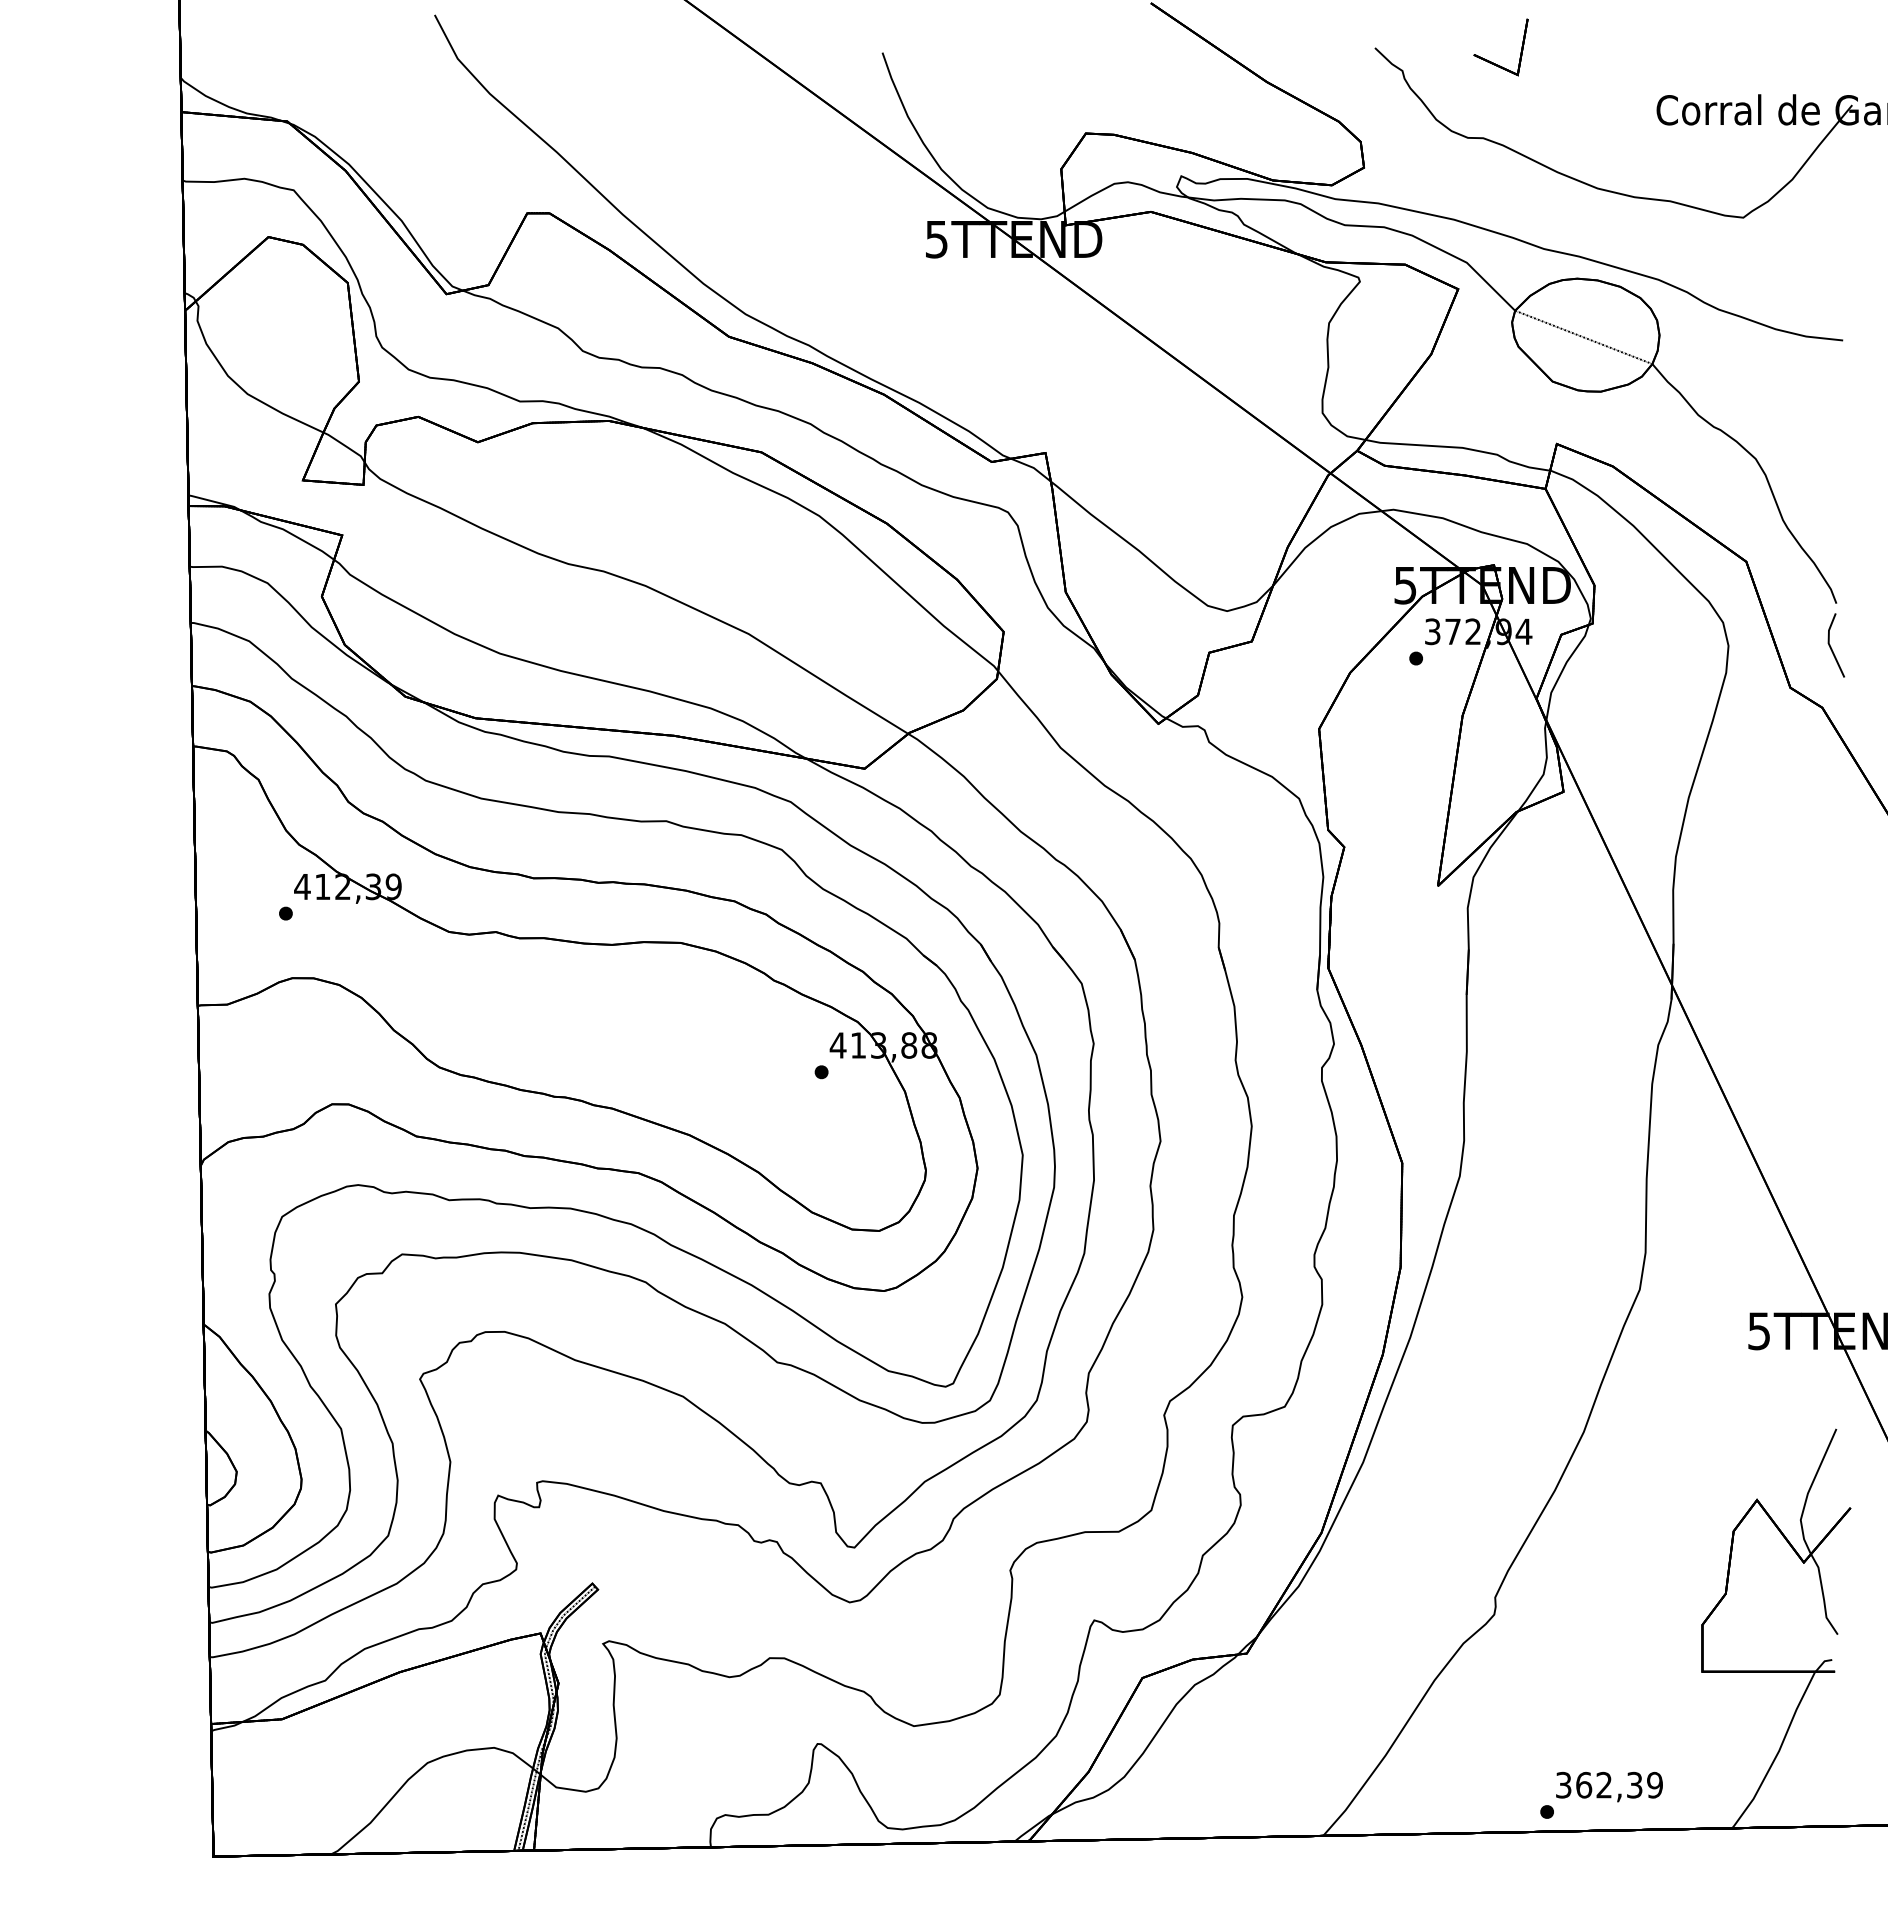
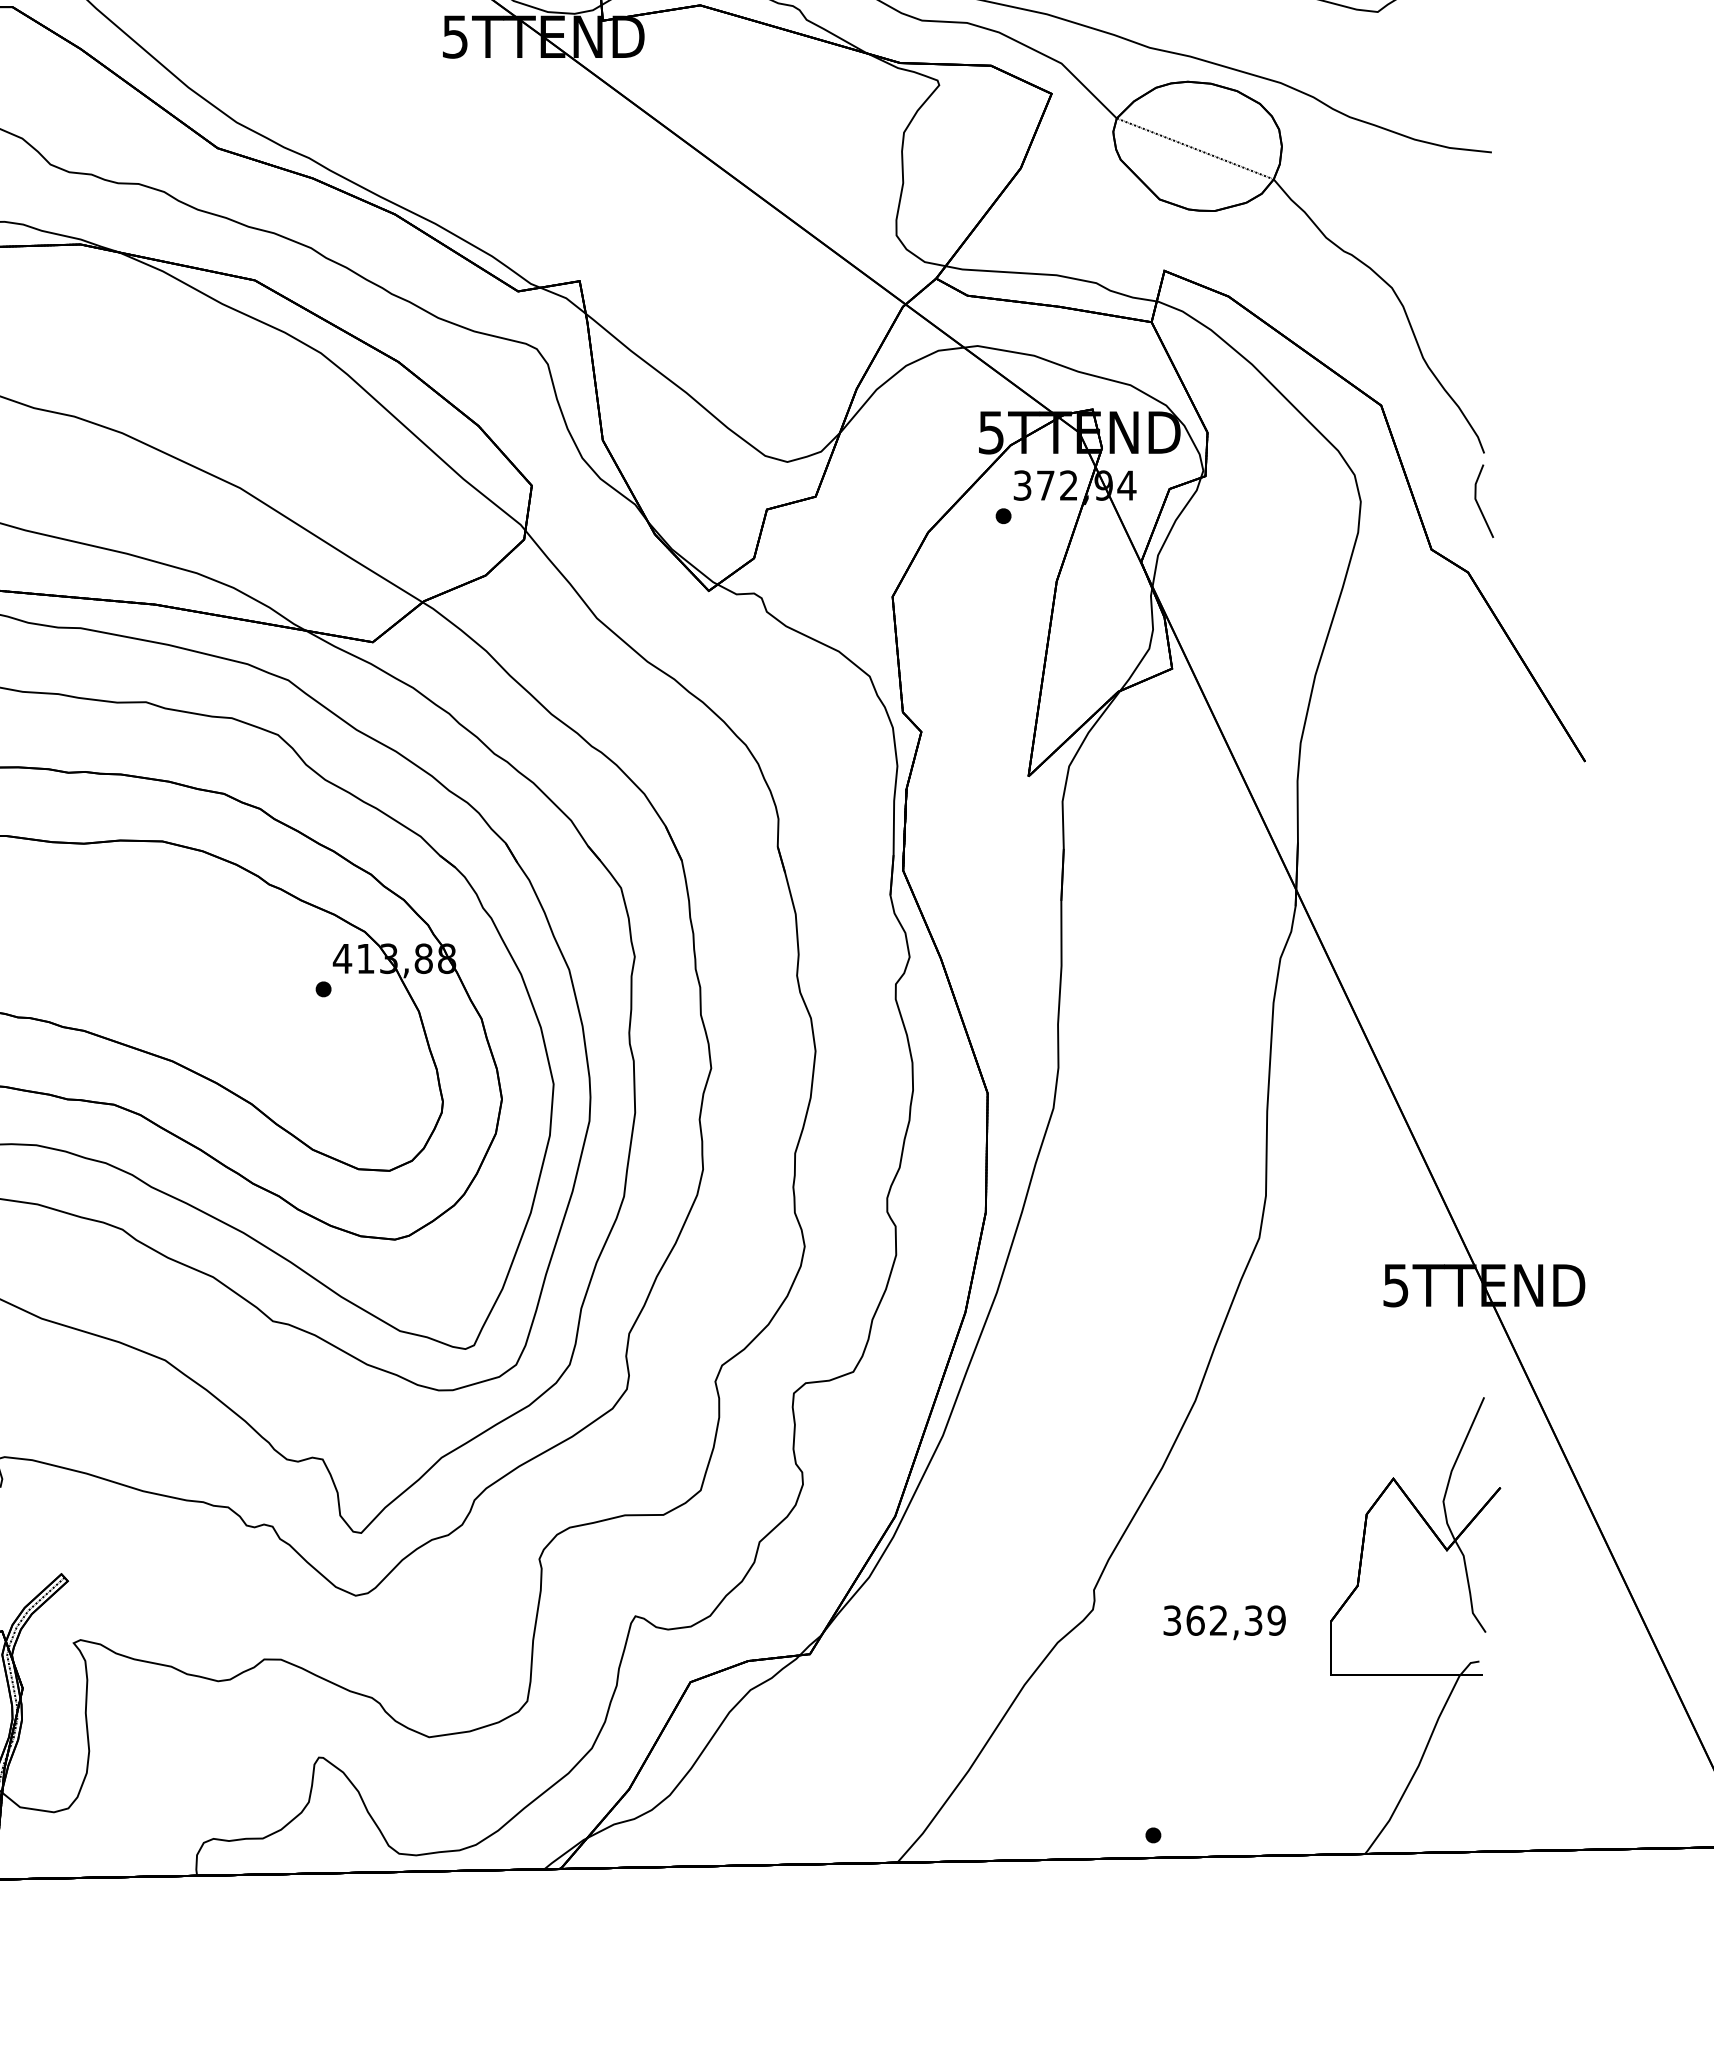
text: (1609, 1787) -> (1224, 1623), moved

